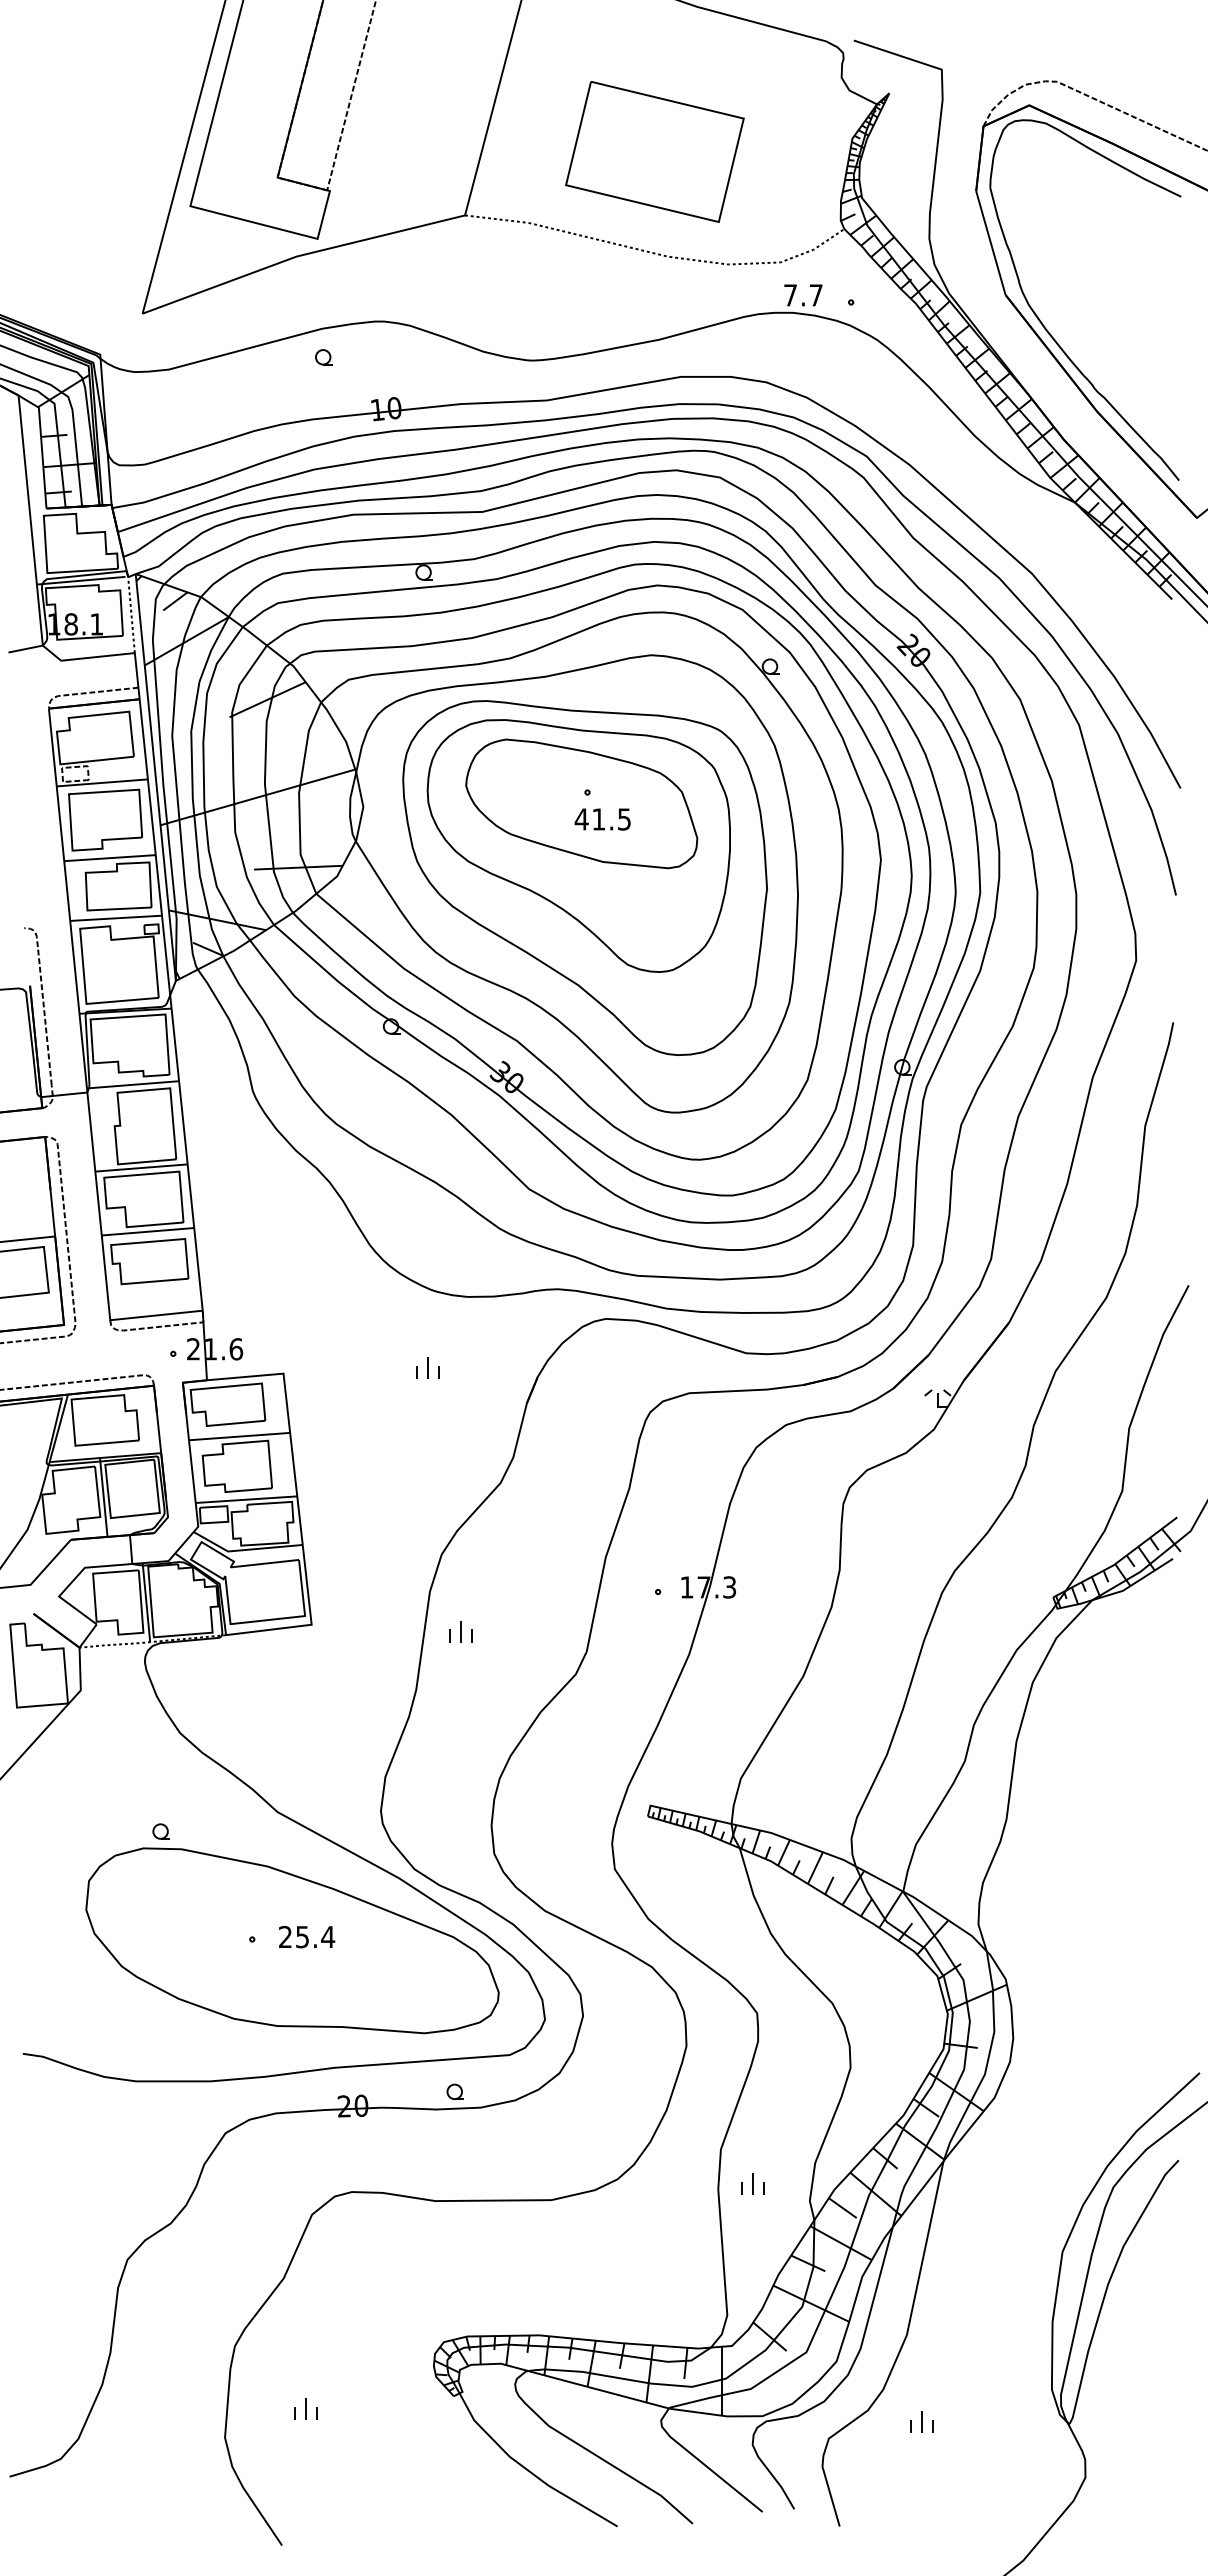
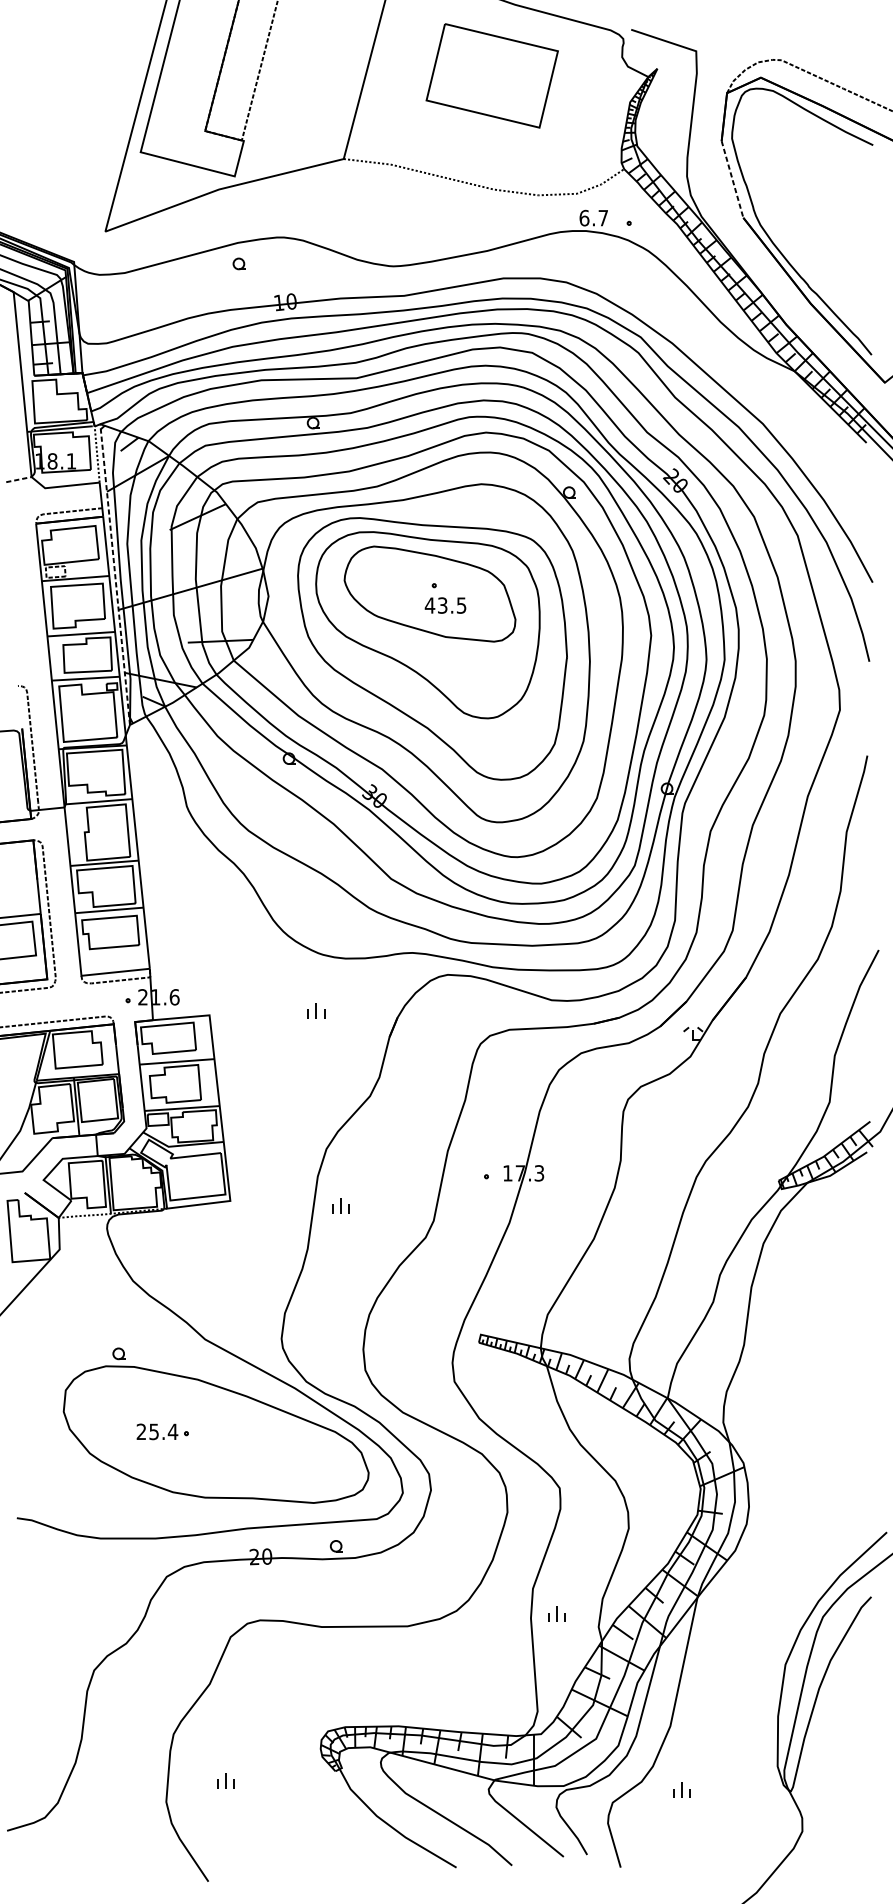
part: (654, 151) -> (491, 75), moved
line: (990, 243) -> (732, 179), solid -> dashed
text: (790, 295) -> (584, 218), 7.7 -> 6.7
line: (25, 649) -> (18, 479), solid -> dashed
line: (155, 776) -> (114, 573), solid -> dashed
text: (598, 819) -> (442, 605), 41.5 -> 43.5
text: (307, 1936) -> (157, 1431), moved

